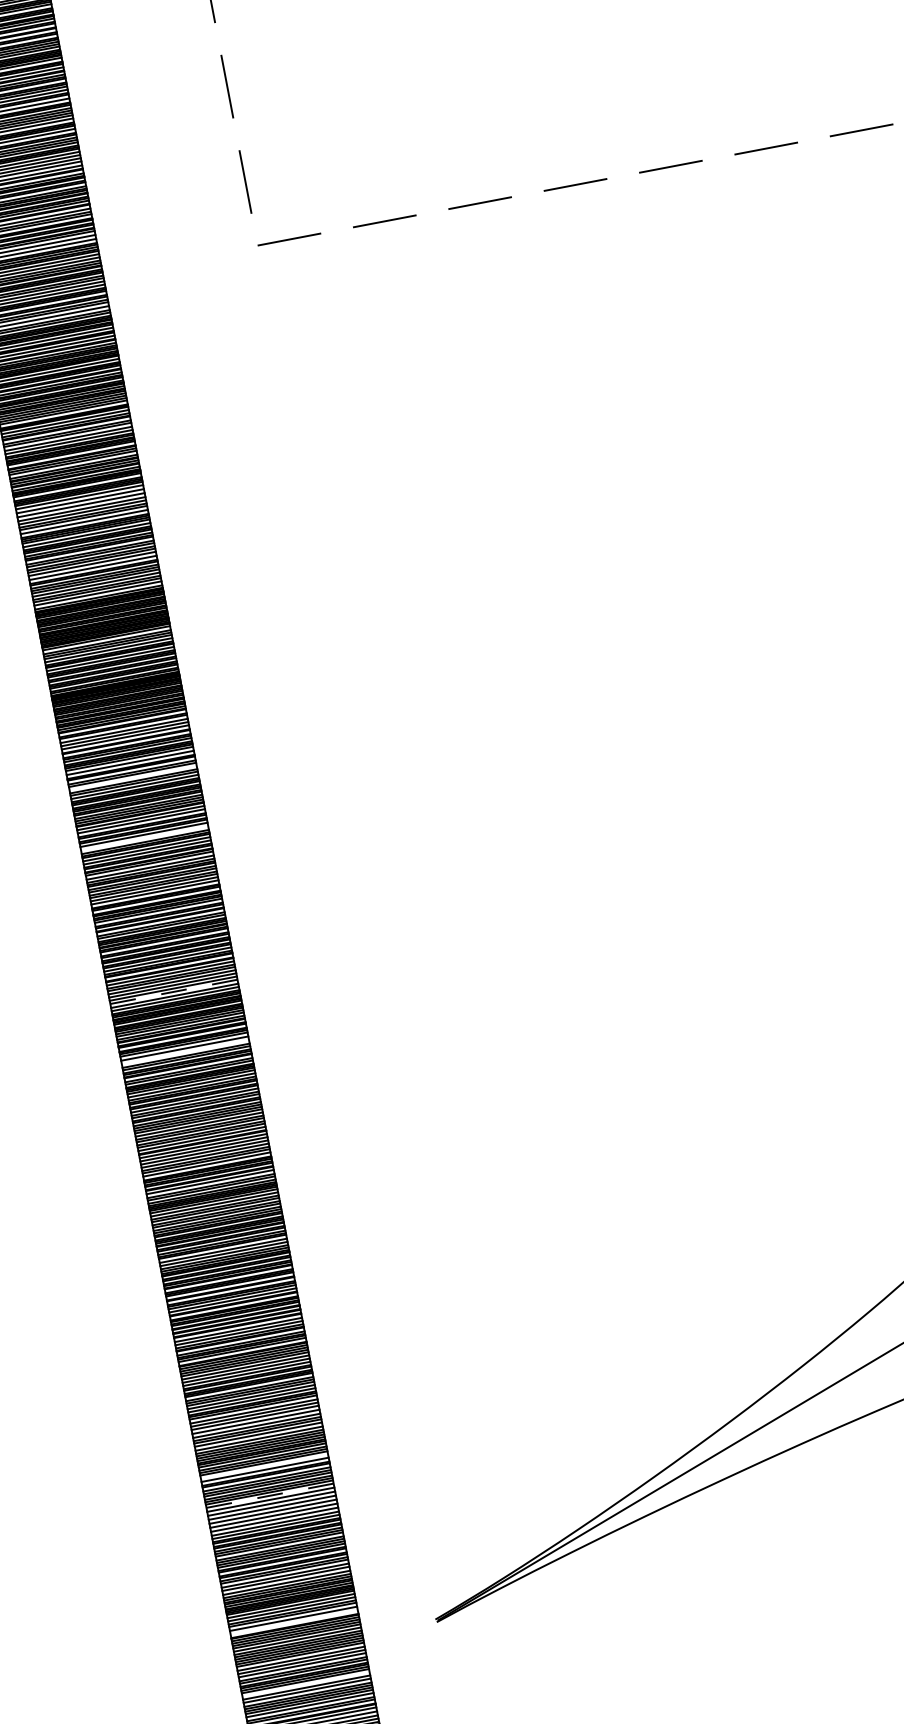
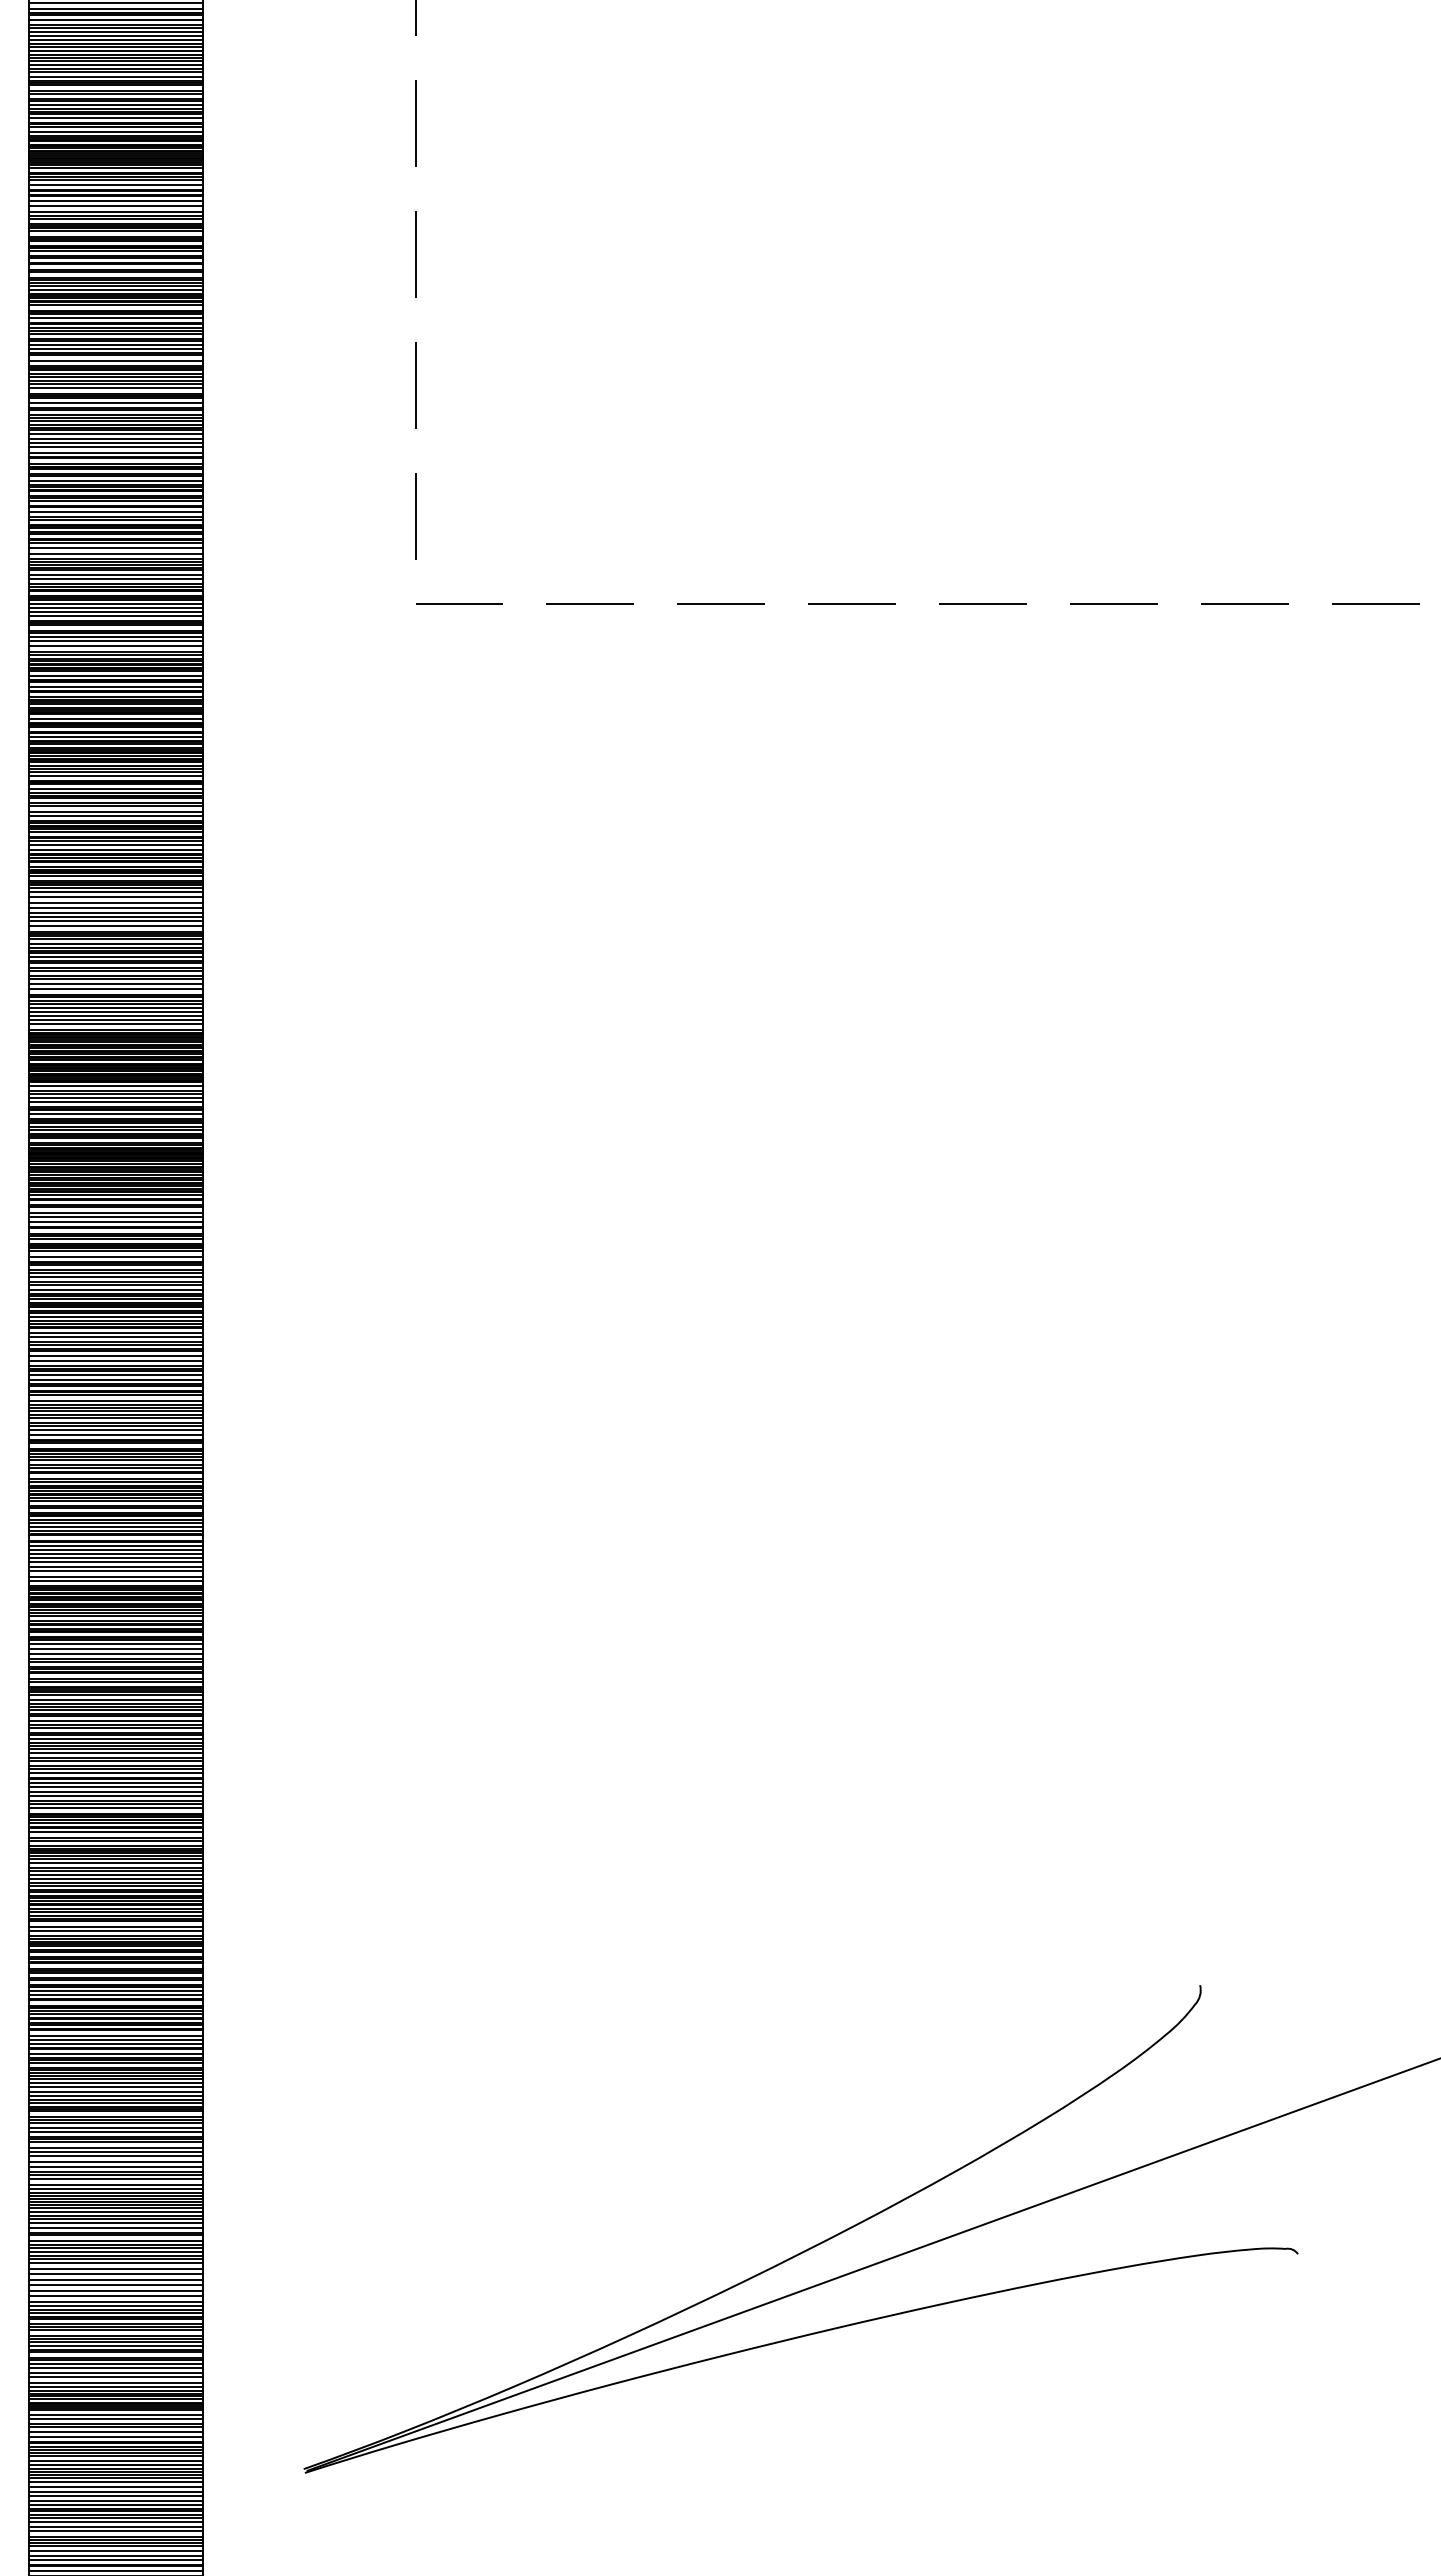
line: (132, 777) -> (115, 1276), added
line: (144, 839) -> (115, 1361), added
line: (173, 992) -> (115, 1571), dashed -> solid
line: (185, 1051) -> (115, 1653), added
line: (264, 1466) -> (115, 2223), added
line: (269, 1495) -> (115, 2263), dashed -> solid
line: (293, 1621) -> (115, 2436), added
line: (305, 1684) -> (115, 2522), added

